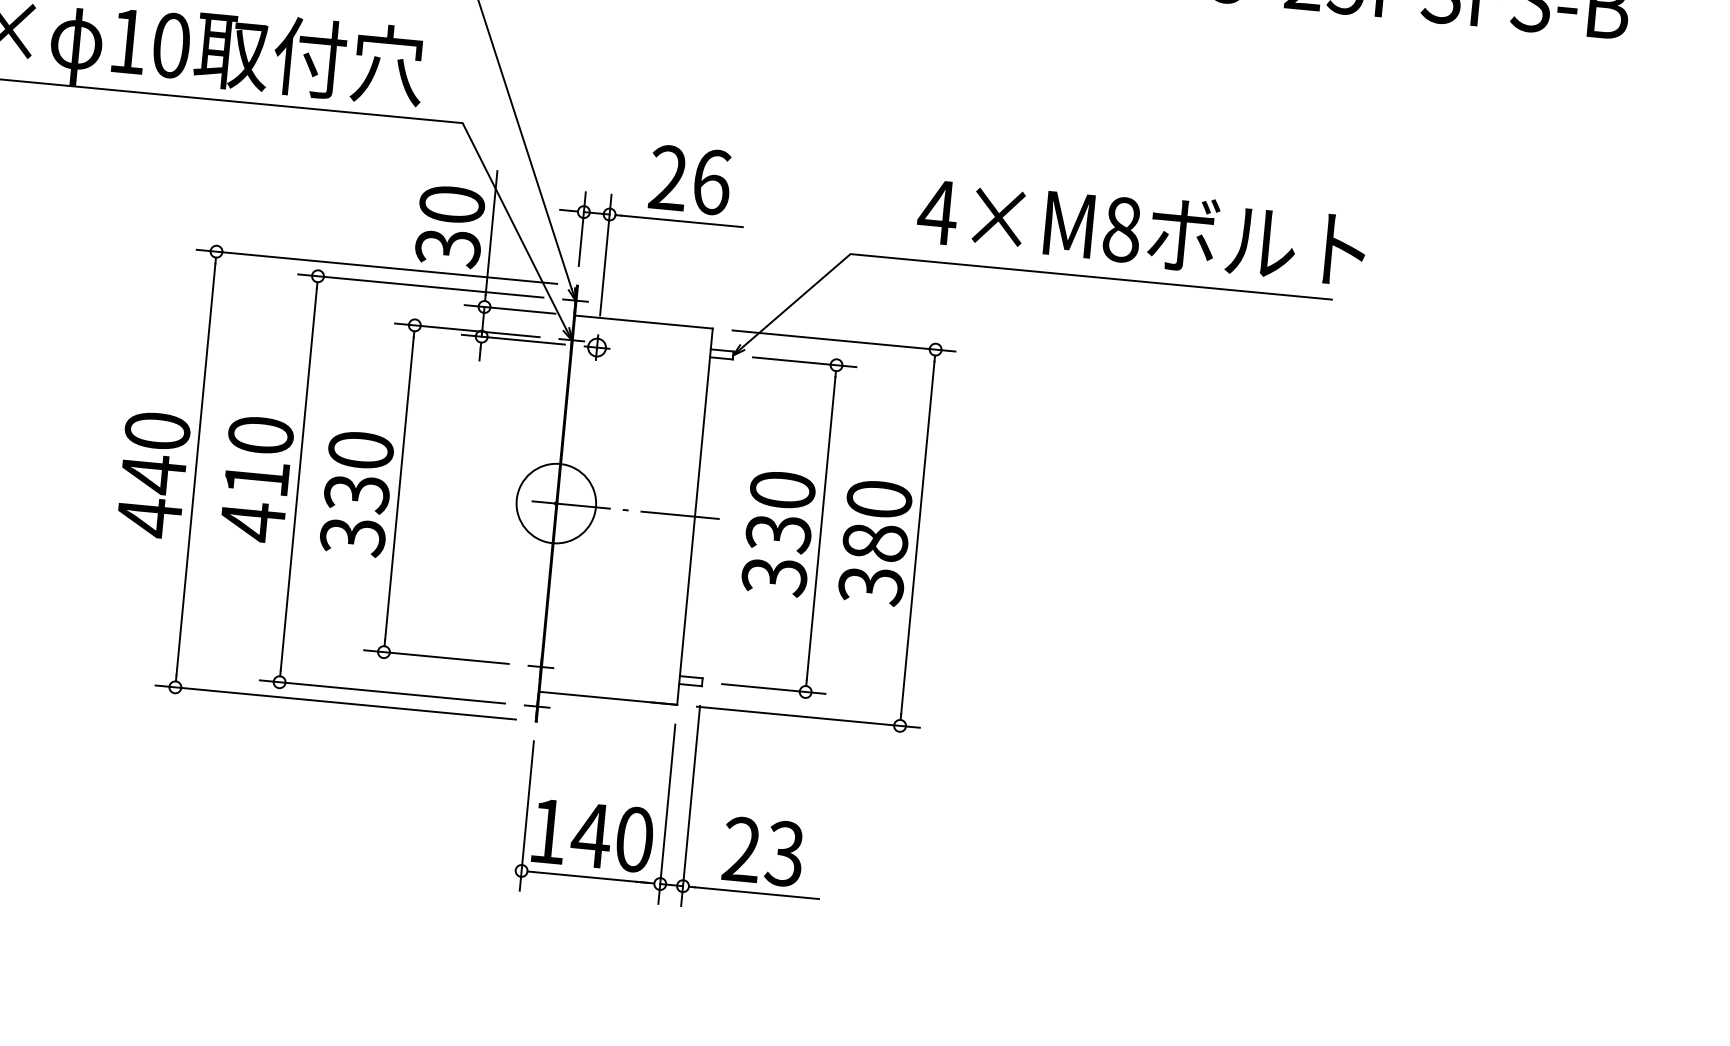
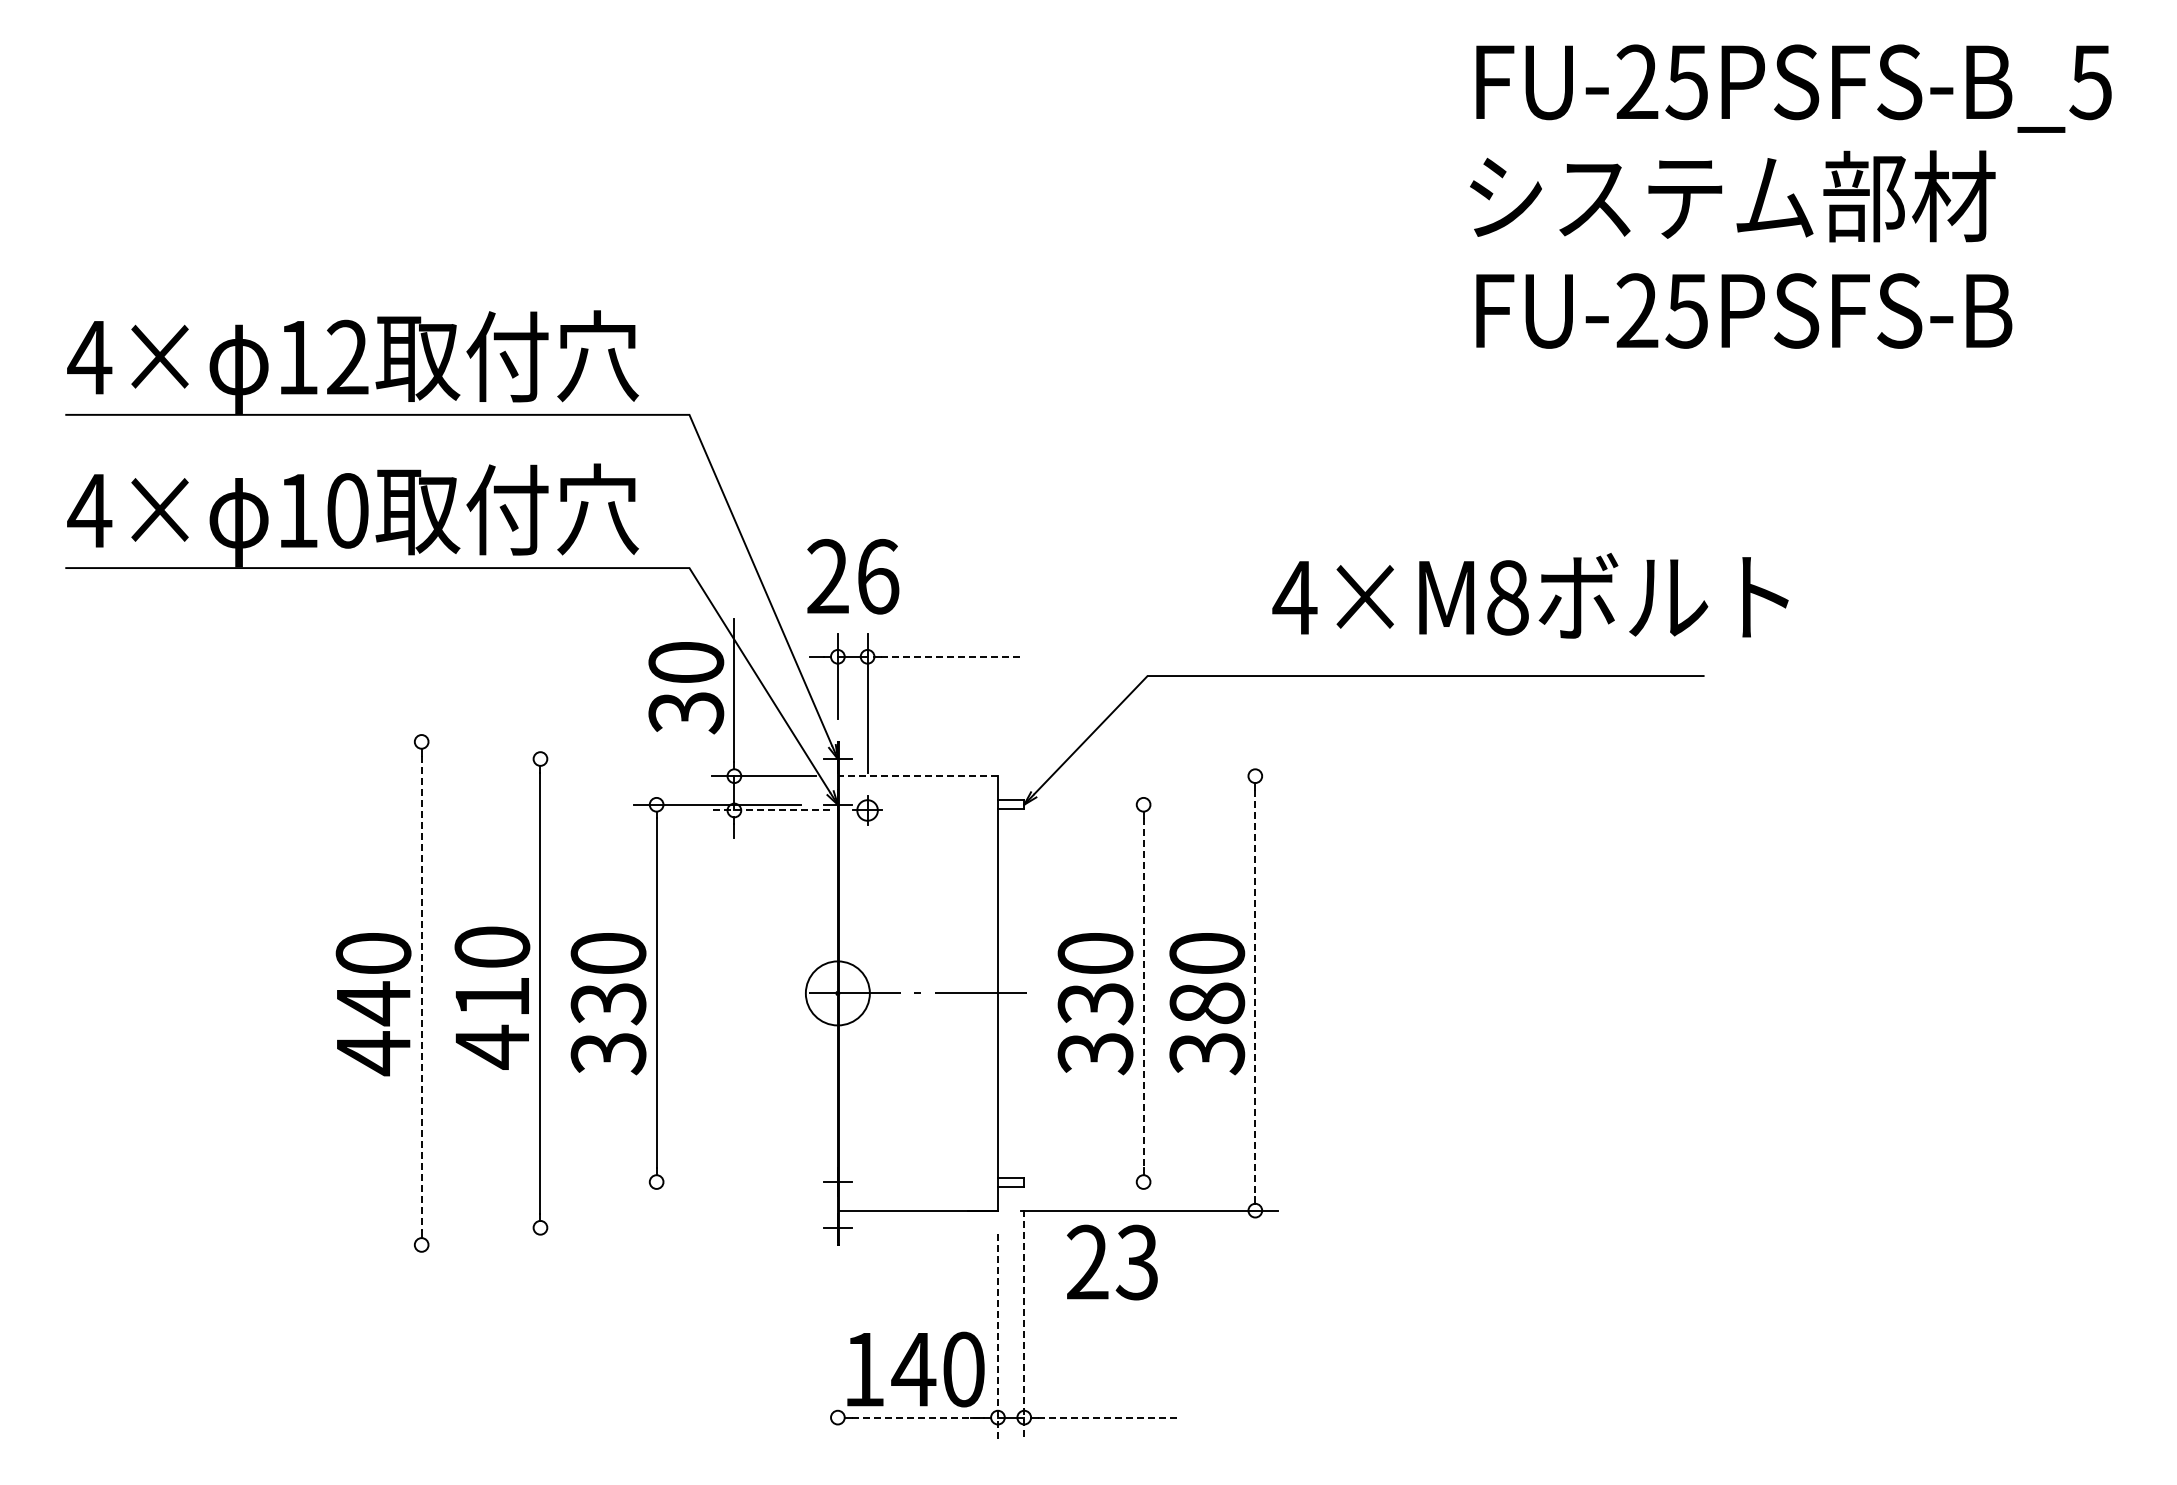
text: (690, 179) -> (853, 576), moved
line: (682, 221) -> (951, 656), solid -> dashed
text: (1141, 229) -> (1530, 595), moved
line: (376, 266) -> (606, 741), removed
line: (420, 286) -> (658, 759), removed
line: (643, 322) -> (917, 776), solid -> dashed
line: (512, 339) -> (770, 810), solid -> dashed
line: (843, 341) -> (1149, 776), removed
line: (804, 361) -> (1106, 804), removed
line: (195, 469) -> (421, 993), solid -> dashed
circle: (556, 503) -> (837, 993), size x0.7
line: (821, 528) -> (1143, 993), solid -> dashed
line: (917, 537) -> (1255, 993), solid -> dashed
line: (435, 657) -> (716, 1182), removed
line: (773, 689) -> (1106, 1182), removed
line: (381, 691) -> (658, 1227), removed
line: (335, 702) -> (606, 1244), removed
line: (690, 806) -> (1024, 1325), solid -> dashed
line: (666, 814) -> (997, 1337), solid -> dashed
line: (526, 815) -> (837, 1353), removed
text: (763, 851) -> (1112, 1262), moved
line: (591, 877) -> (918, 1417), solid -> dashed
line: (756, 893) -> (1109, 1417), solid -> dashed

